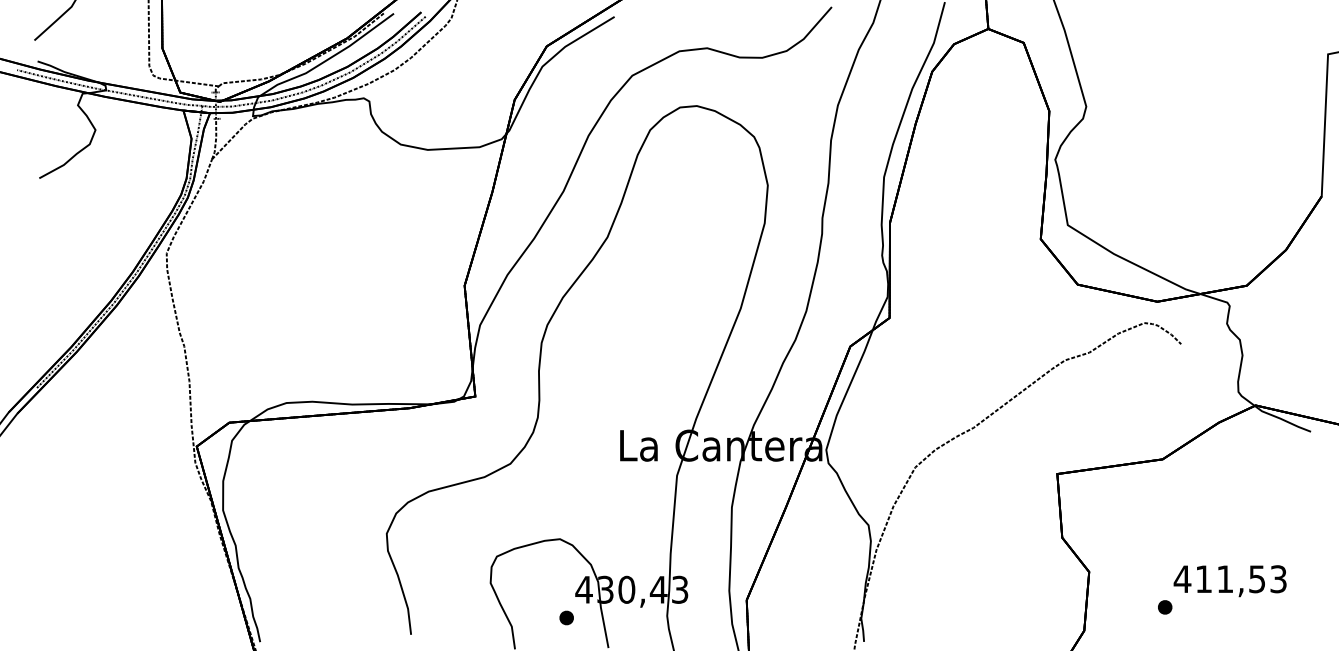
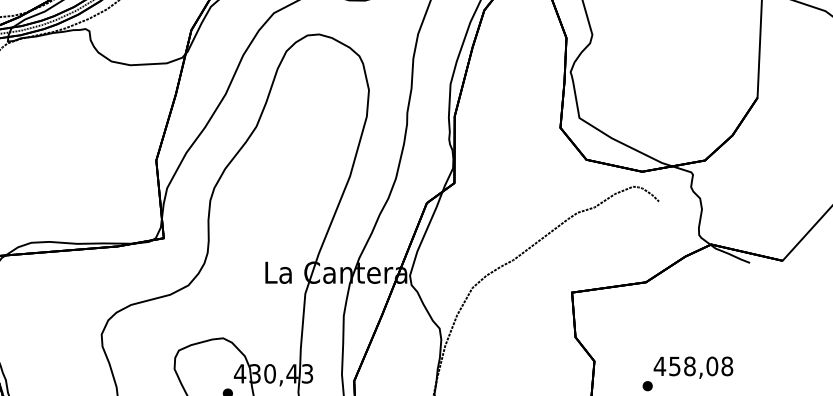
text: (1241, 579) -> (701, 366), 411,53 -> 458,08

